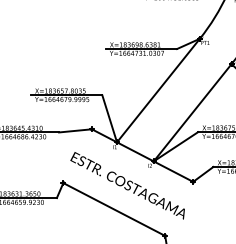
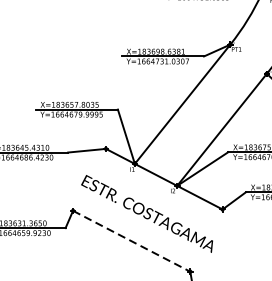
line: (114, 209) -> (131, 241), solid -> dashed

